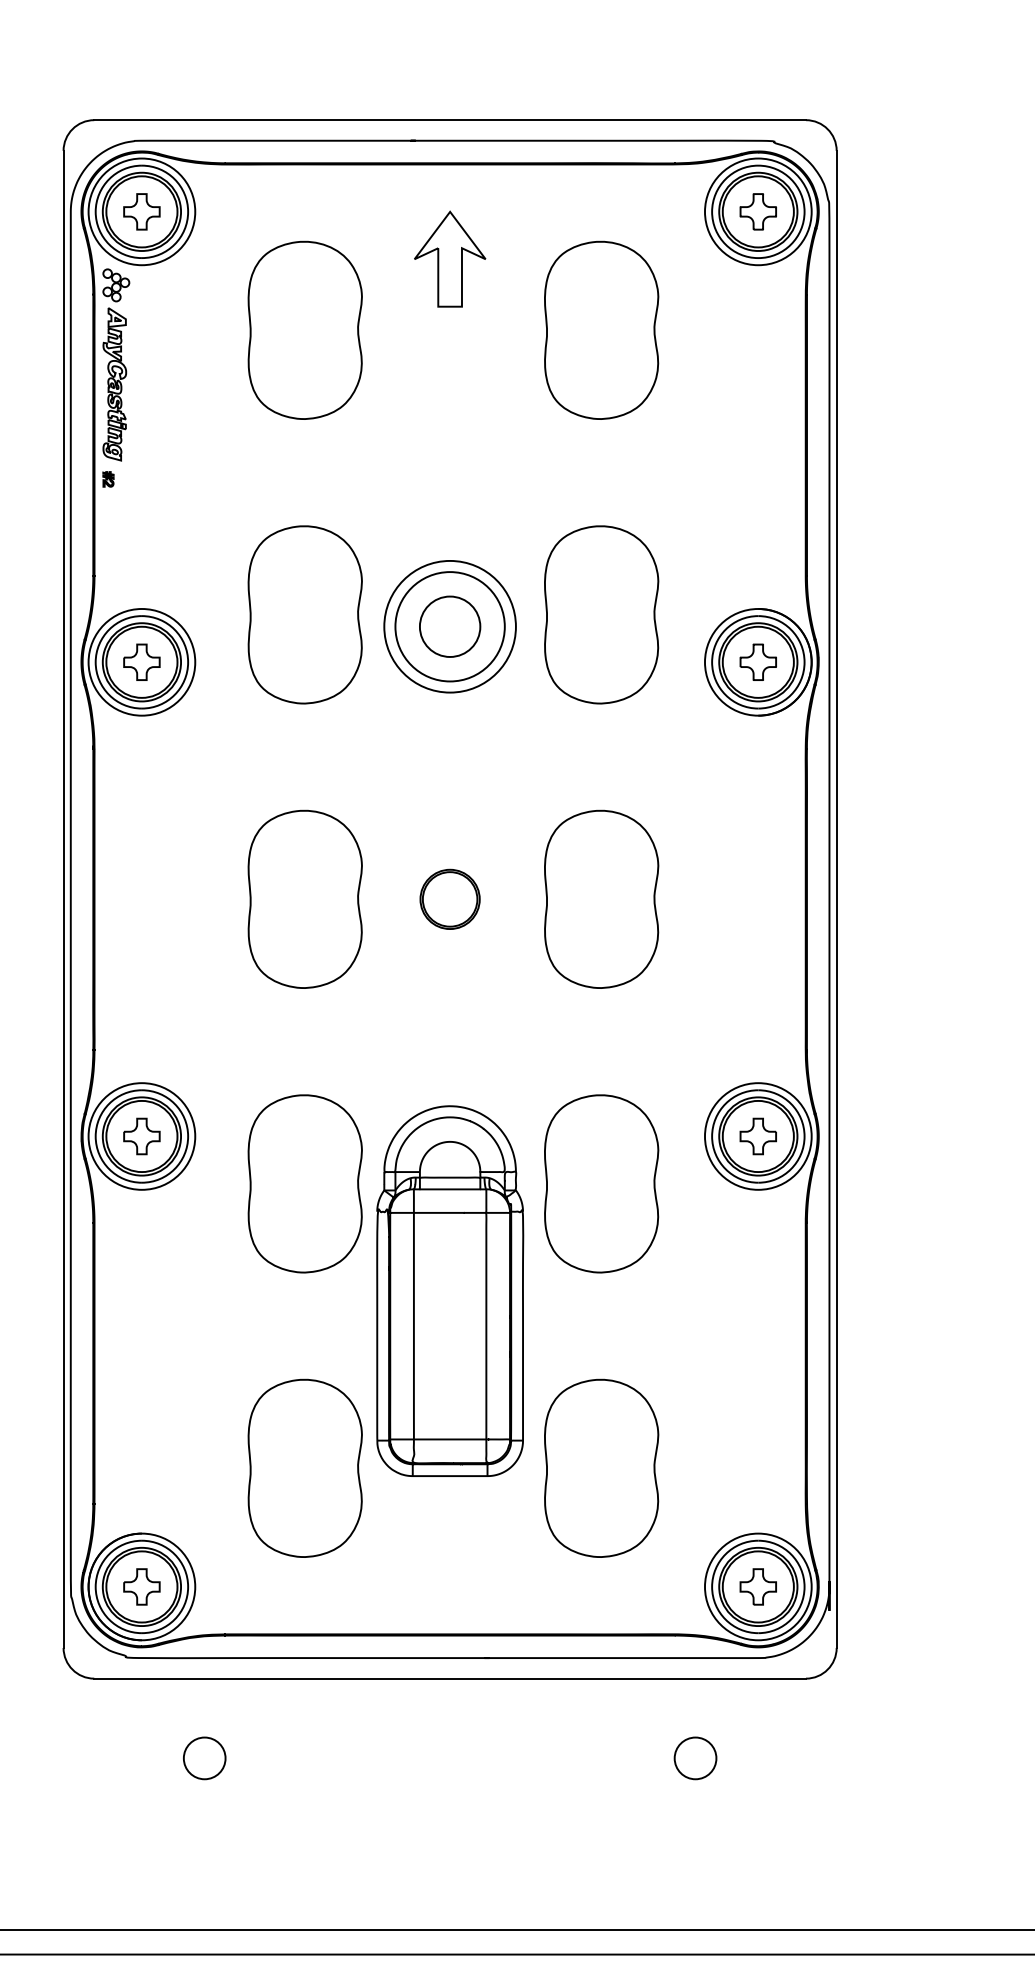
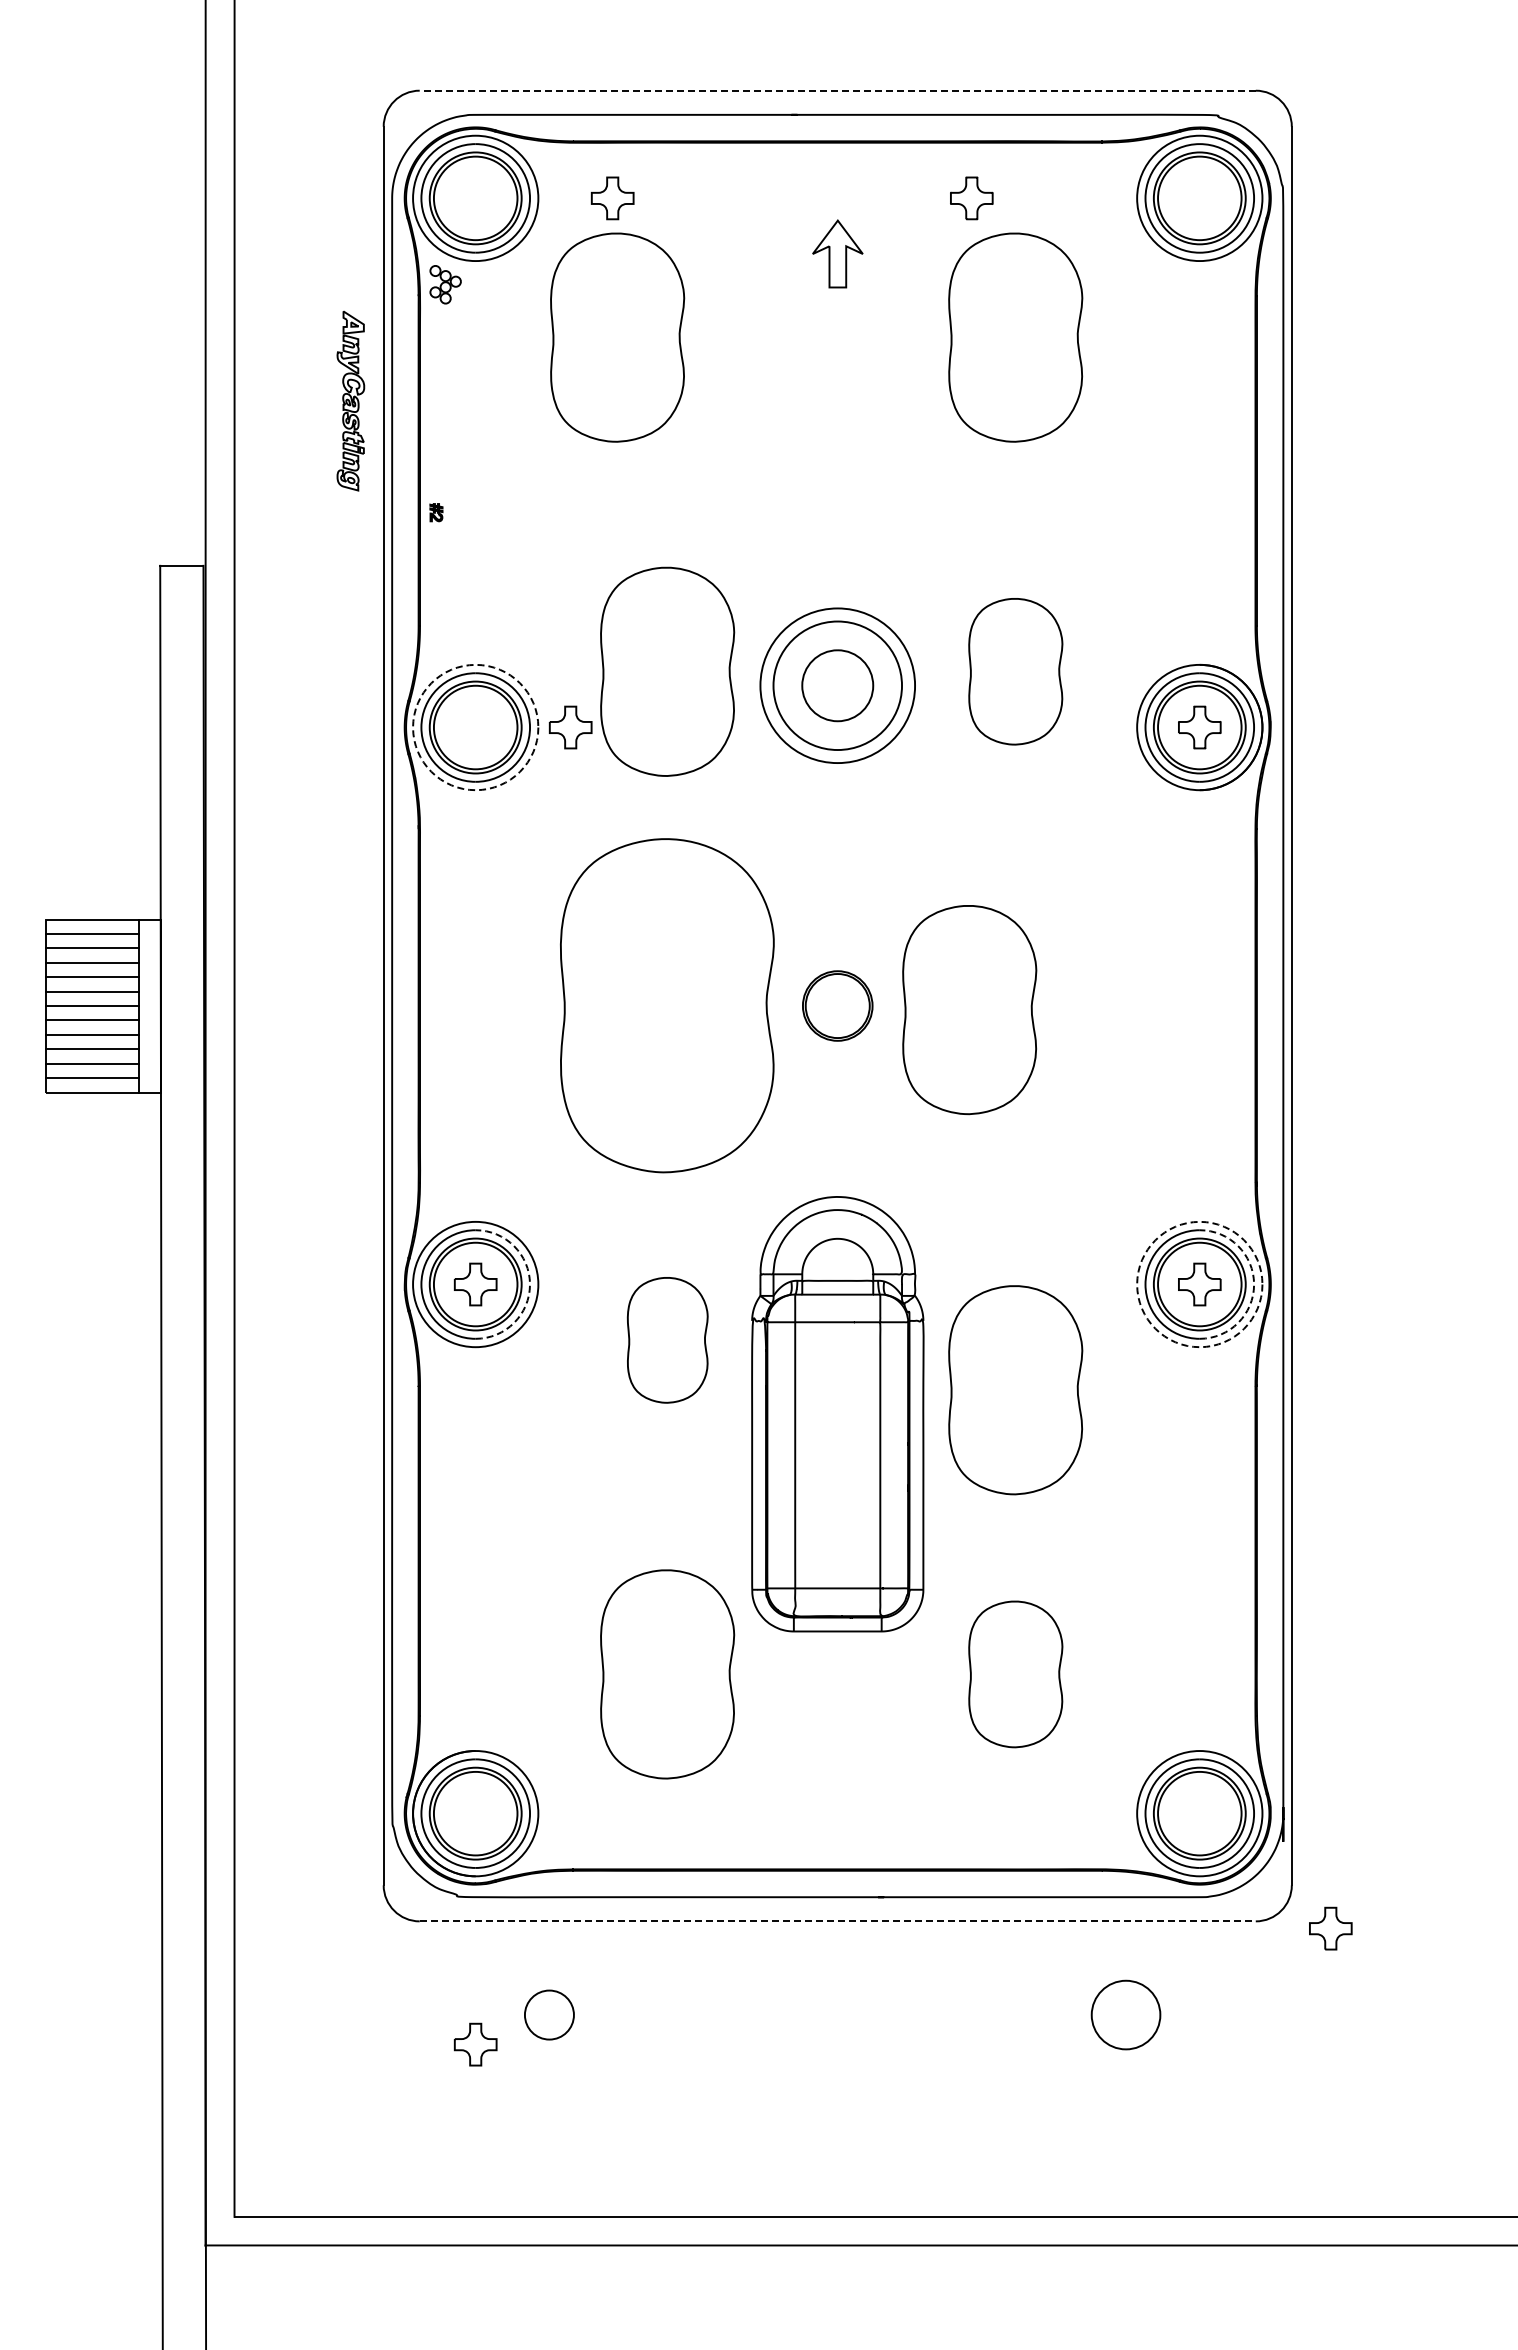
line: (449, 120) -> (837, 90), solid -> dashed
part: (141, 211) -> (612, 198), moved
part: (758, 211) -> (971, 198), moved
part: (449, 258) -> (837, 253), size x0.6
part: (305, 330) -> (617, 337), moved
part: (114, 383) -> (350, 400), moved
part: (601, 614) -> (1015, 671), size x0.7
circle: (141, 662) -> (475, 727), solid -> dashed
part: (141, 662) -> (570, 727), moved
part: (305, 899) -> (667, 1006), size x1.6
part: (601, 899) -> (969, 1010), moved
arc: (188, 1136) -> (530, 1284), solid -> dashed
circle: (758, 1136) -> (1199, 1284), solid -> dashed
arc: (804, 1136) -> (1254, 1284), solid -> dashed
part: (305, 1184) -> (667, 1340), size x0.6
part: (601, 1184) -> (1015, 1390), moved
part: (449, 1291) -> (837, 1414), moved
part: (601, 1468) -> (1015, 1674), size x0.7
part: (141, 1586) -> (475, 2044), moved
part: (758, 1586) -> (1330, 1928), moved
line: (450, 1678) -> (838, 1921), solid -> dashed
circle: (695, 1757) -> (1125, 2014), size x1.4

